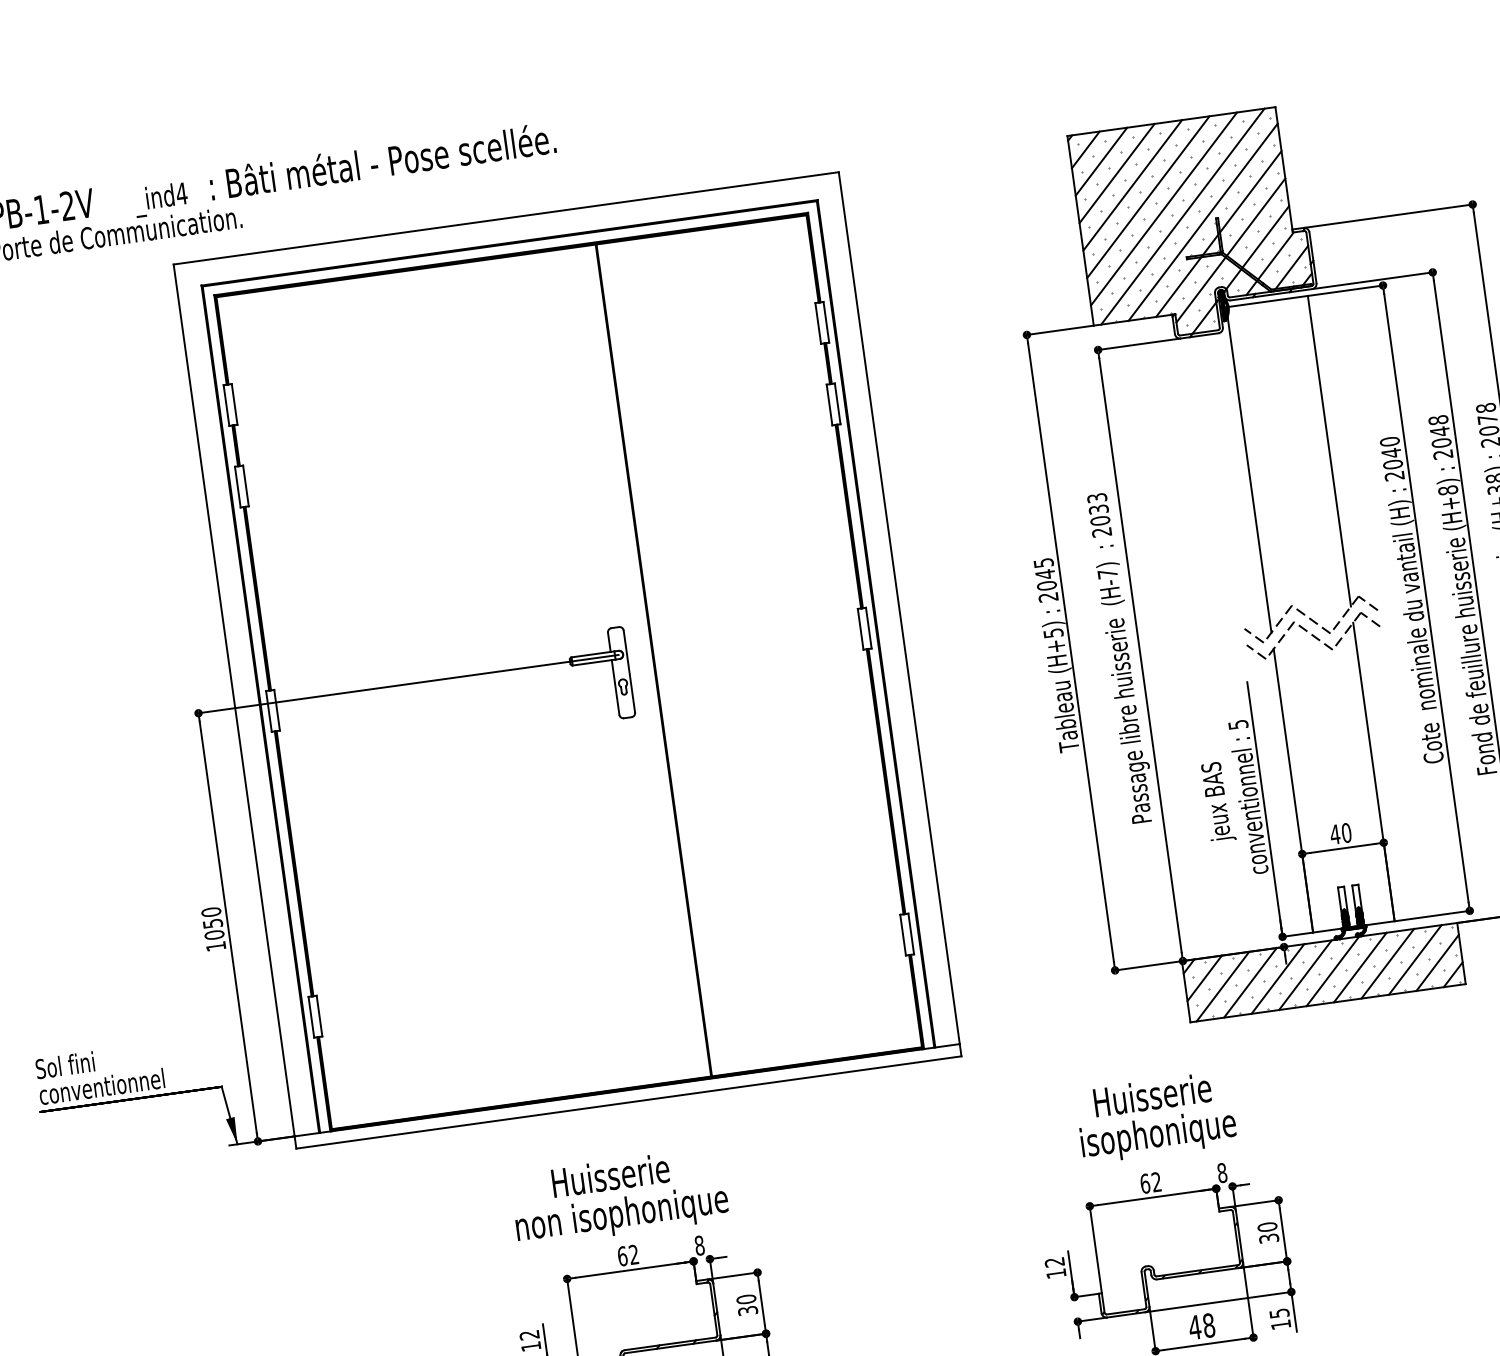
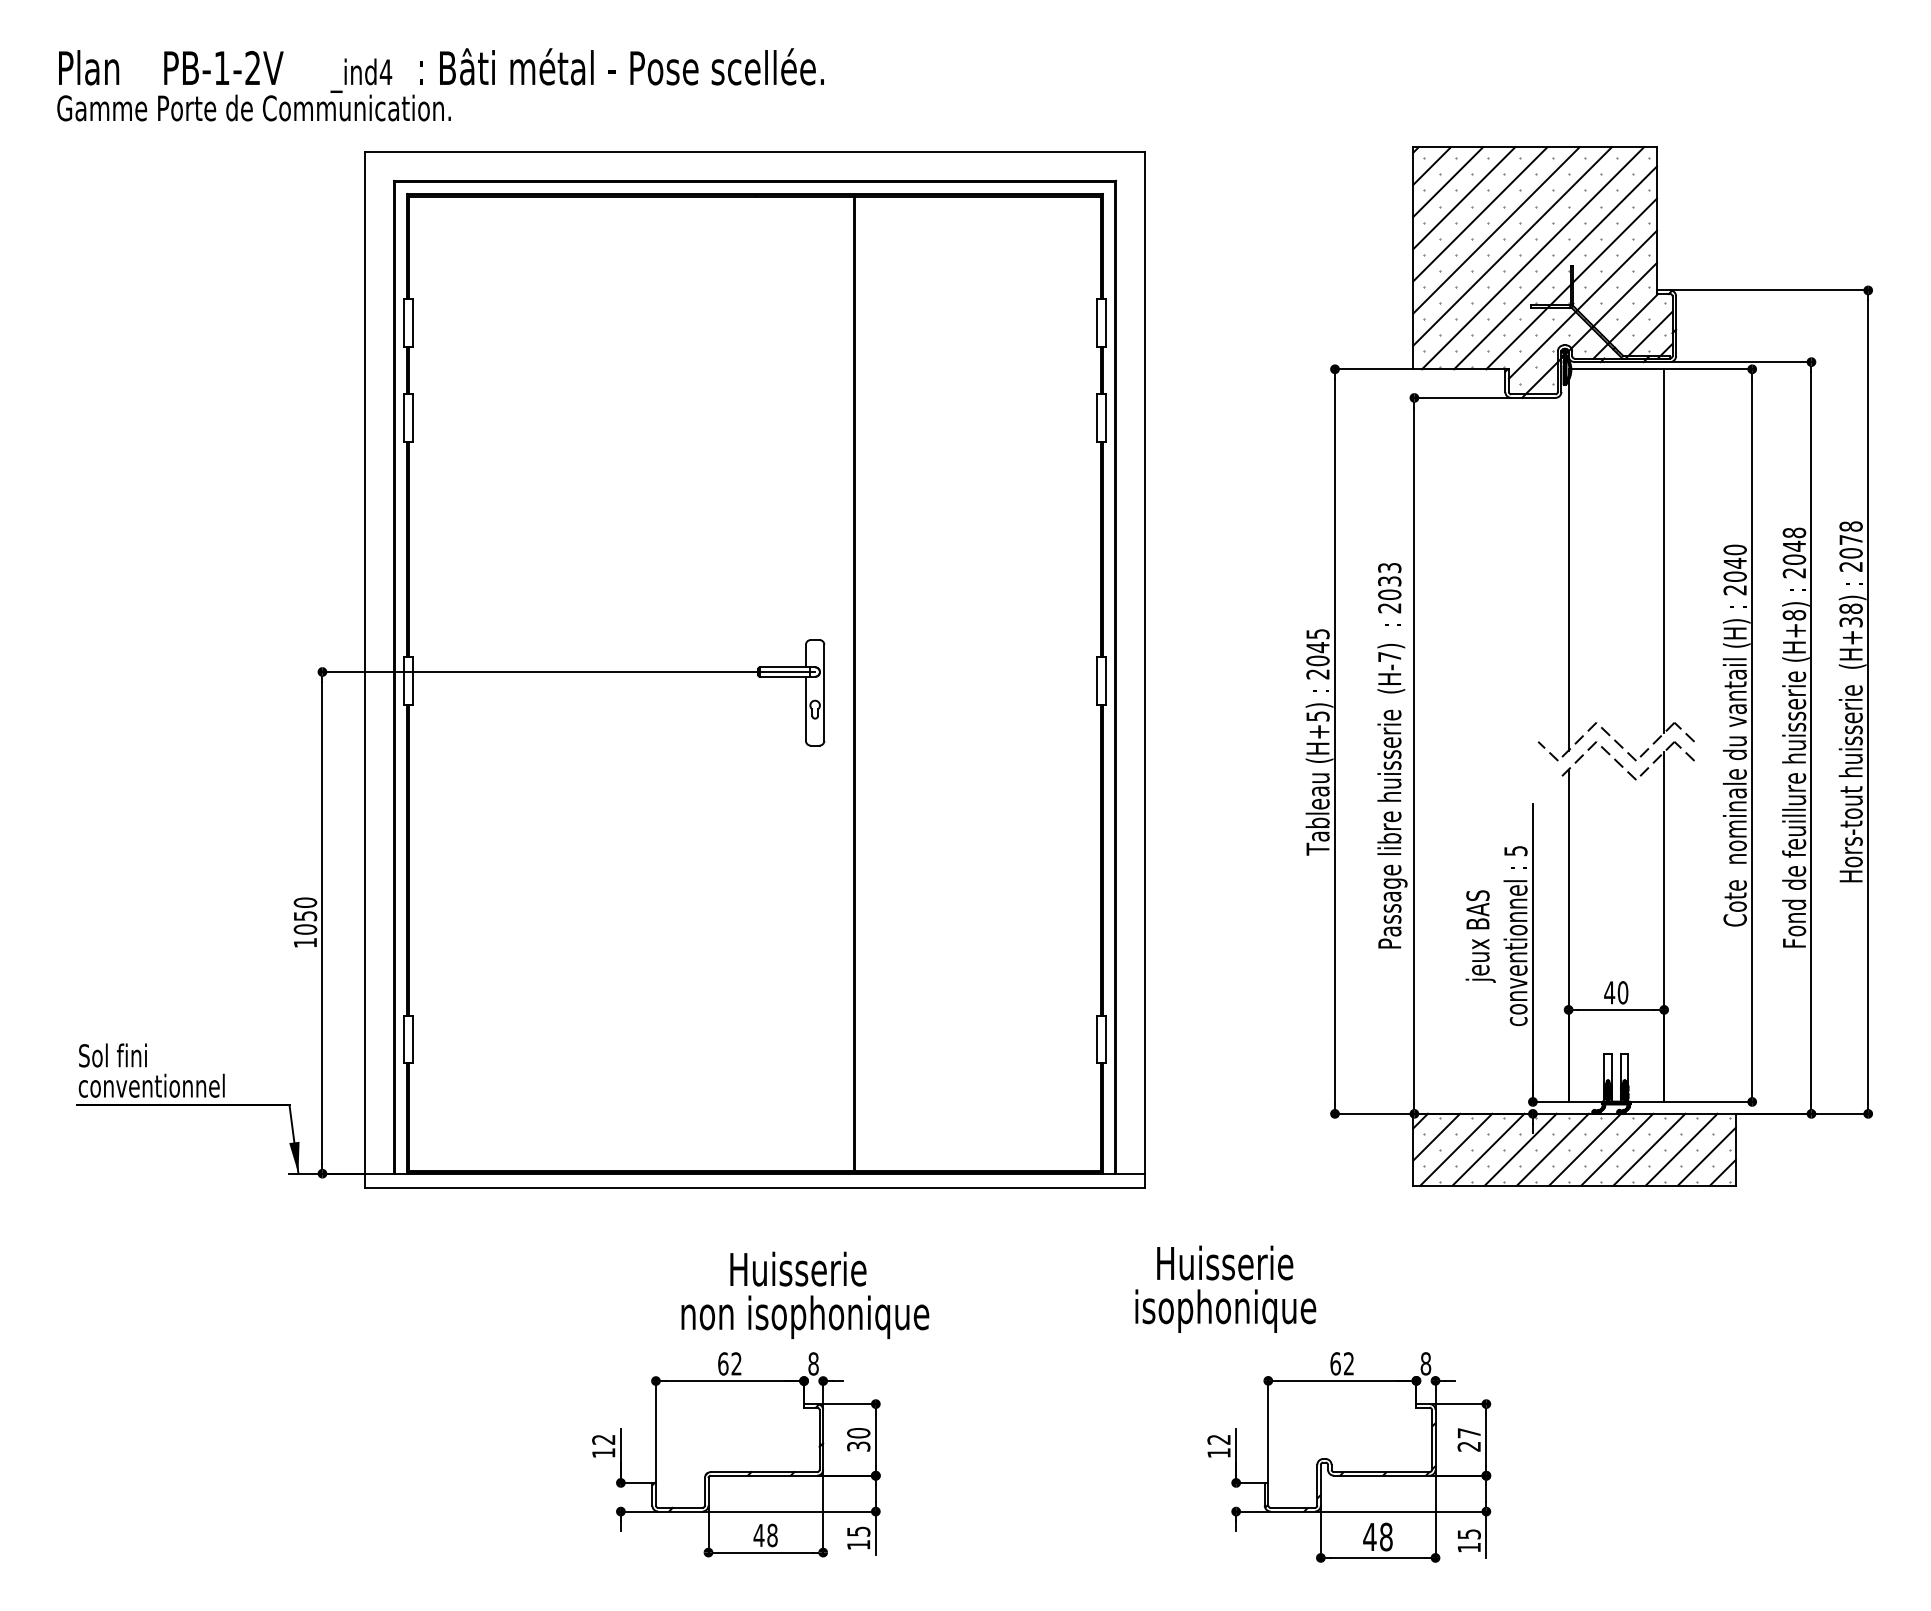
line: (1256, 652) -> (1548, 770), removed
text: (1155, 1116) -> (1225, 1288), moved
text: (619, 1197) -> (805, 1295), moved
text: (1267, 1232) -> (1468, 1439), 30 -> 27

